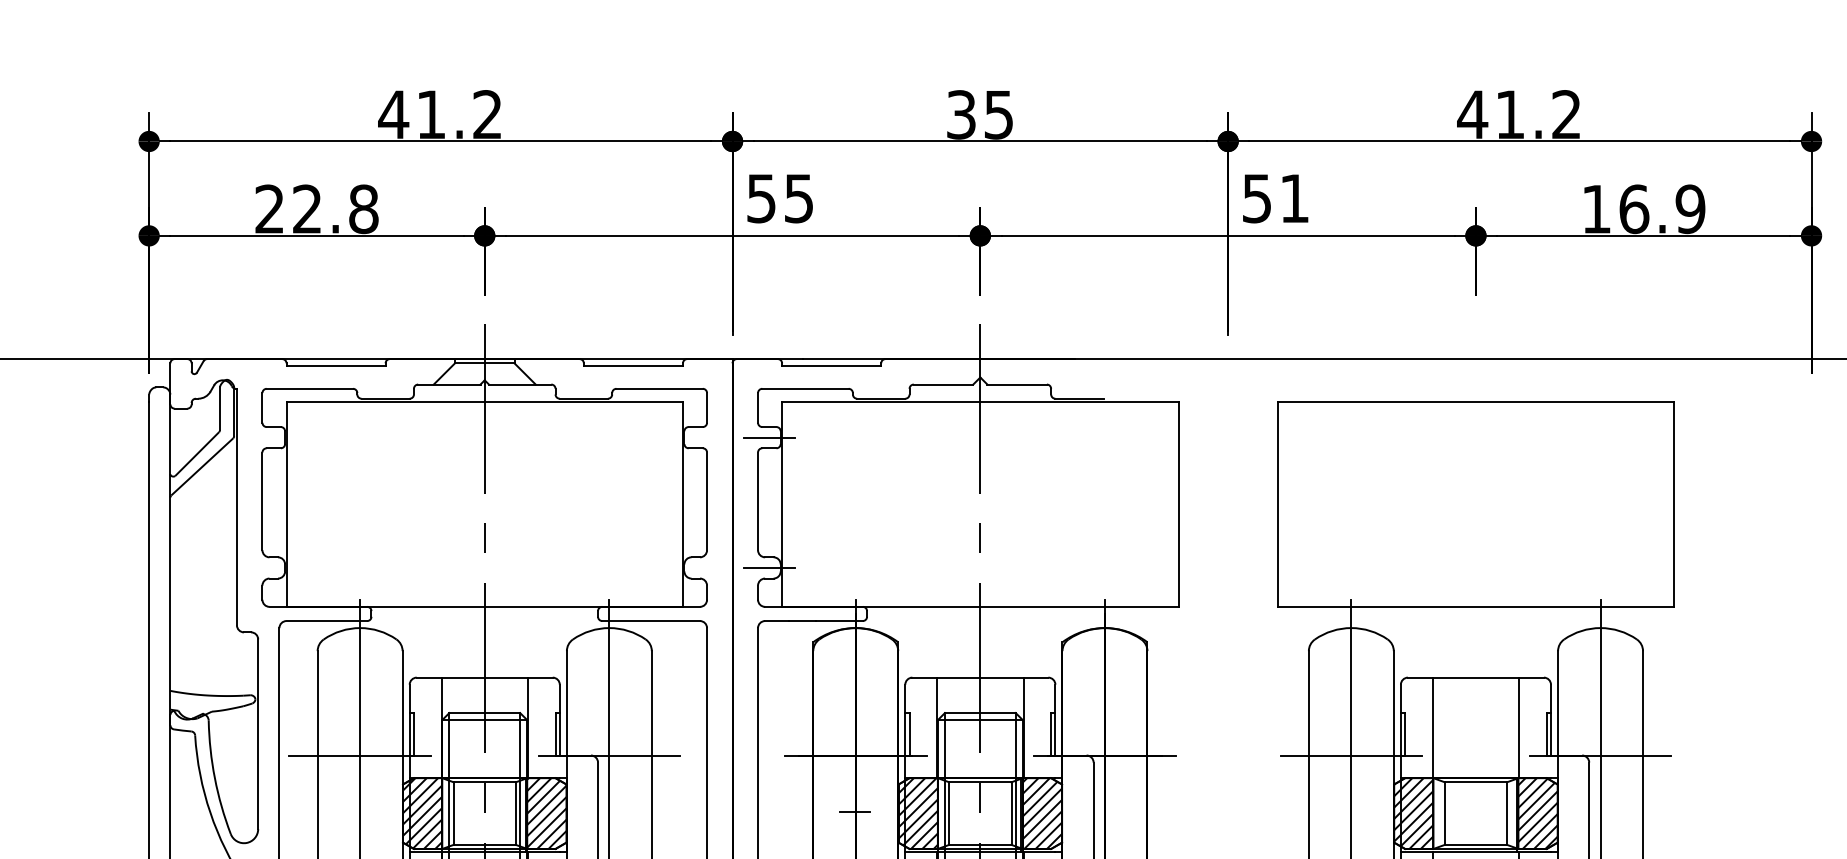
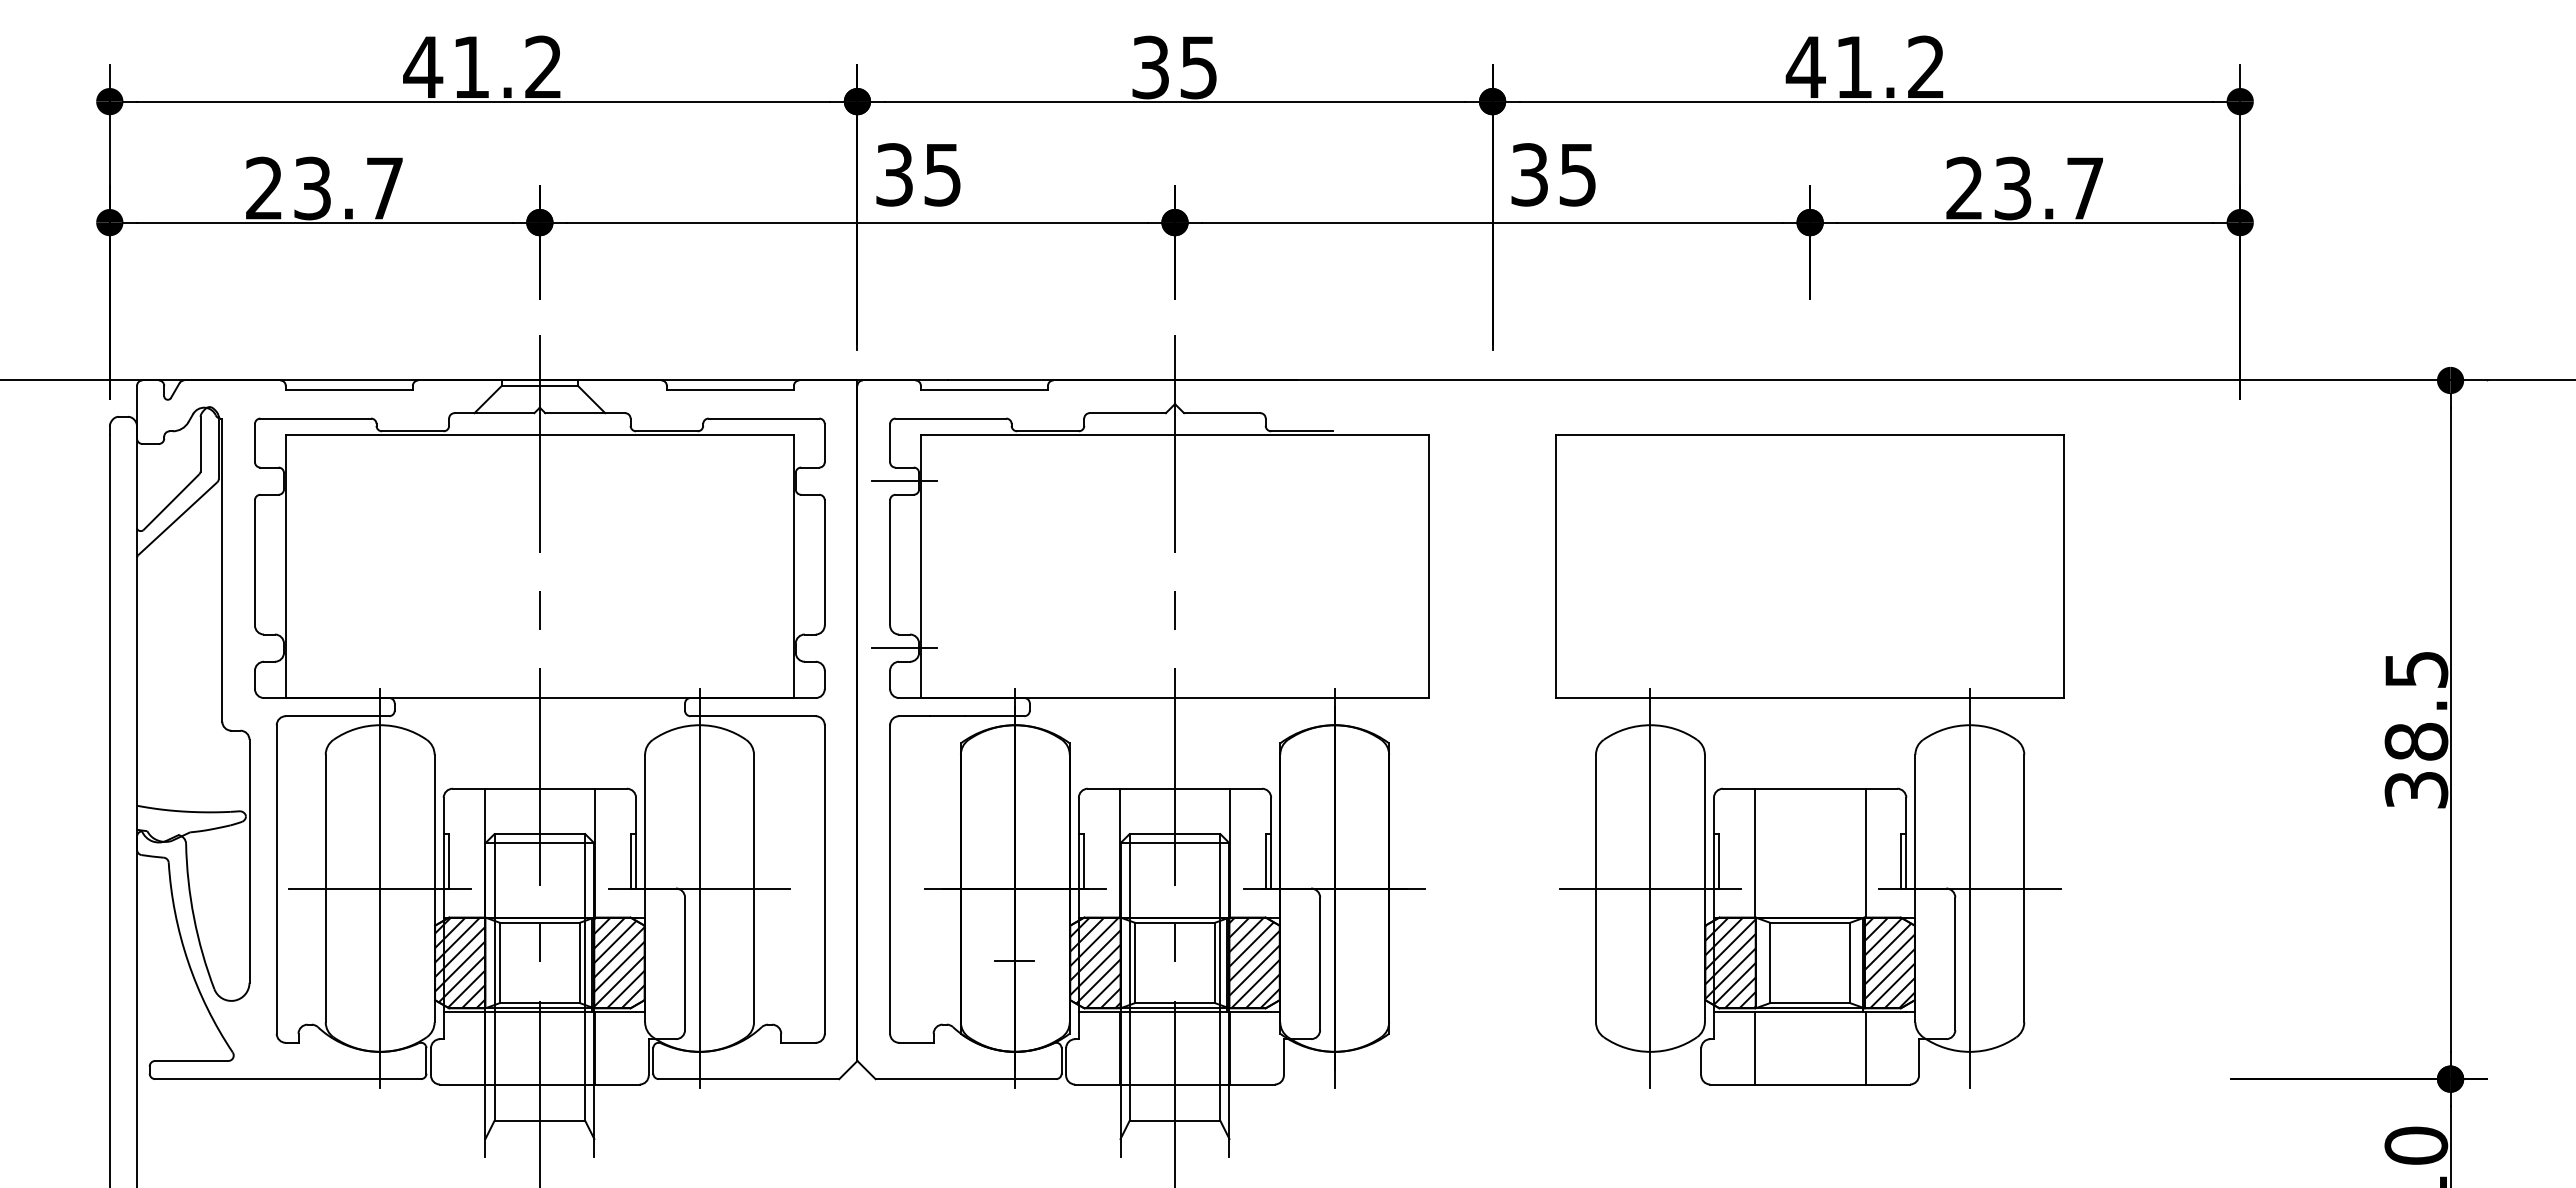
text: (761, 198) -> (894, 174), 55 -> 35
text: (1275, 198) -> (1553, 174), 51 -> 35
text: (335, 209) -> (348, 188), 22.8 -> 23.7
text: (1643, 209) -> (2025, 188), 16.9 -> 23.7

